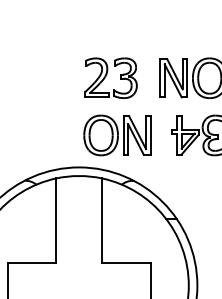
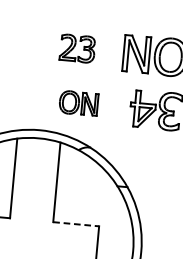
part: (110, 77) -> (77, 48), size x0.7
part: (117, 135) -> (78, 103), size x0.6
line: (126, 262) -> (76, 224), solid -> dashed

